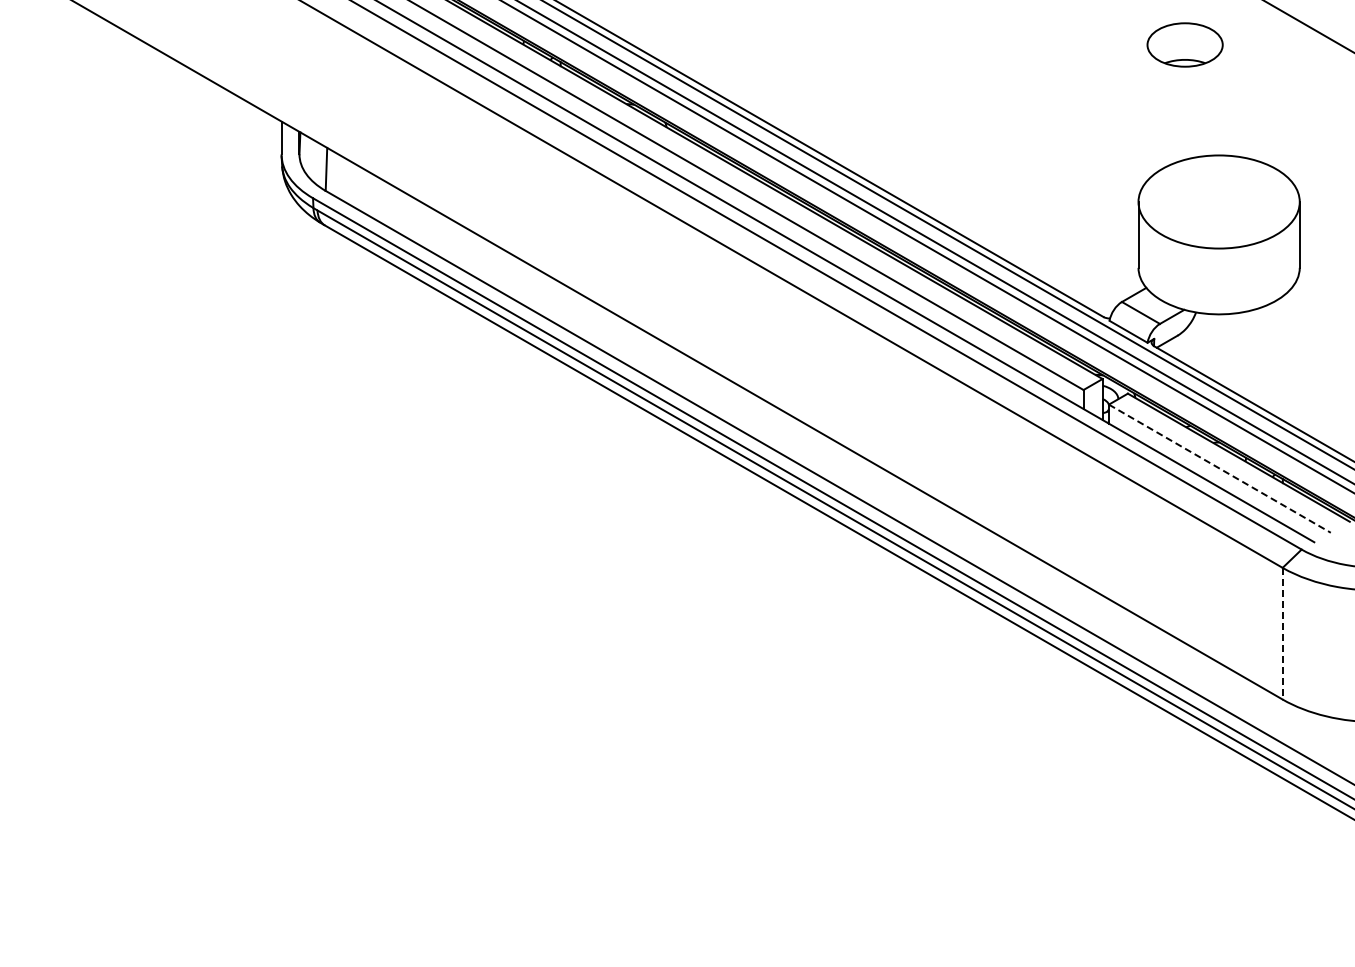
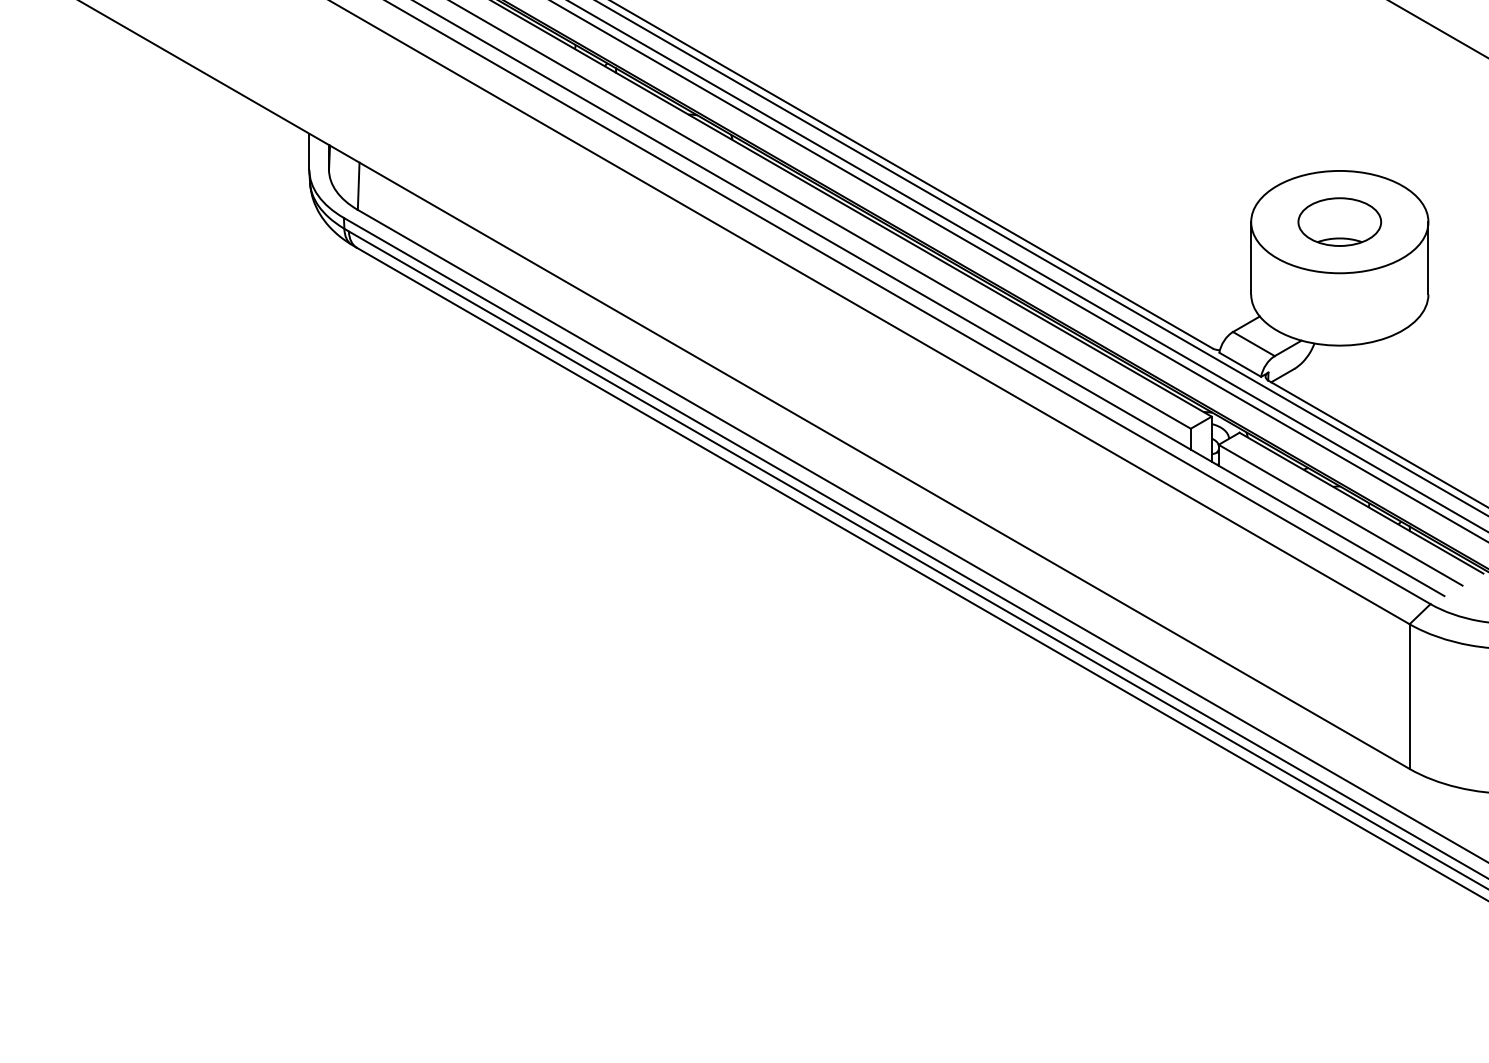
part: (1184, 44) -> (1339, 221), moved
line: (1220, 468) -> (1341, 515), dashed -> solid
line: (1282, 633) -> (1409, 696), dashed -> solid

